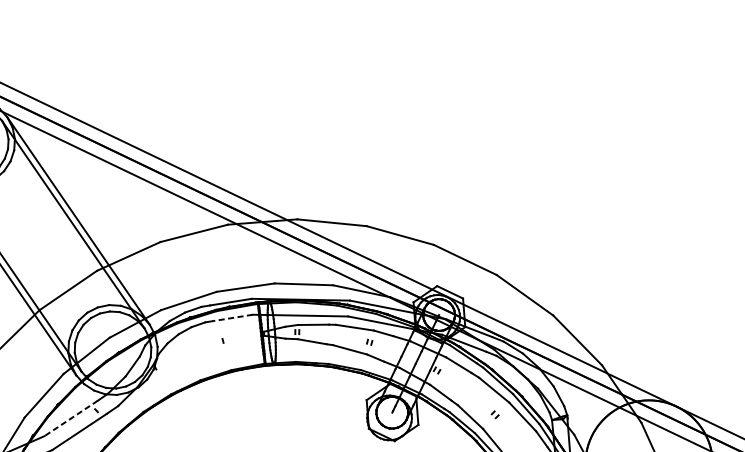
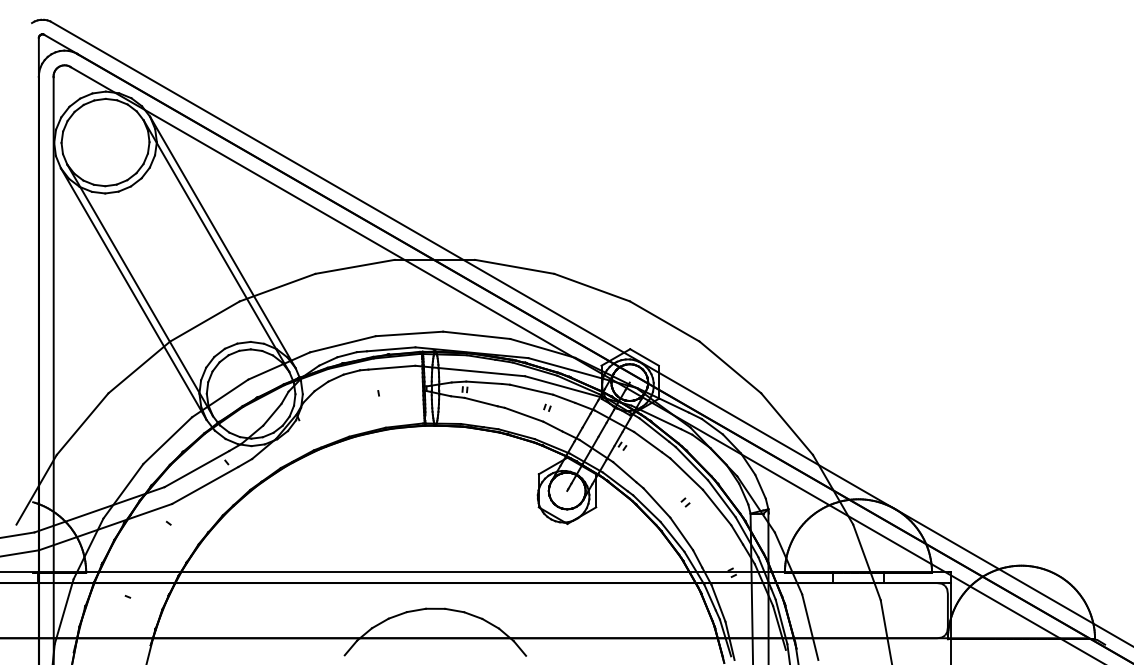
line: (232, 317) -> (391, 367), dashed -> solid
line: (70, 418) -> (196, 469), dashed -> solid

